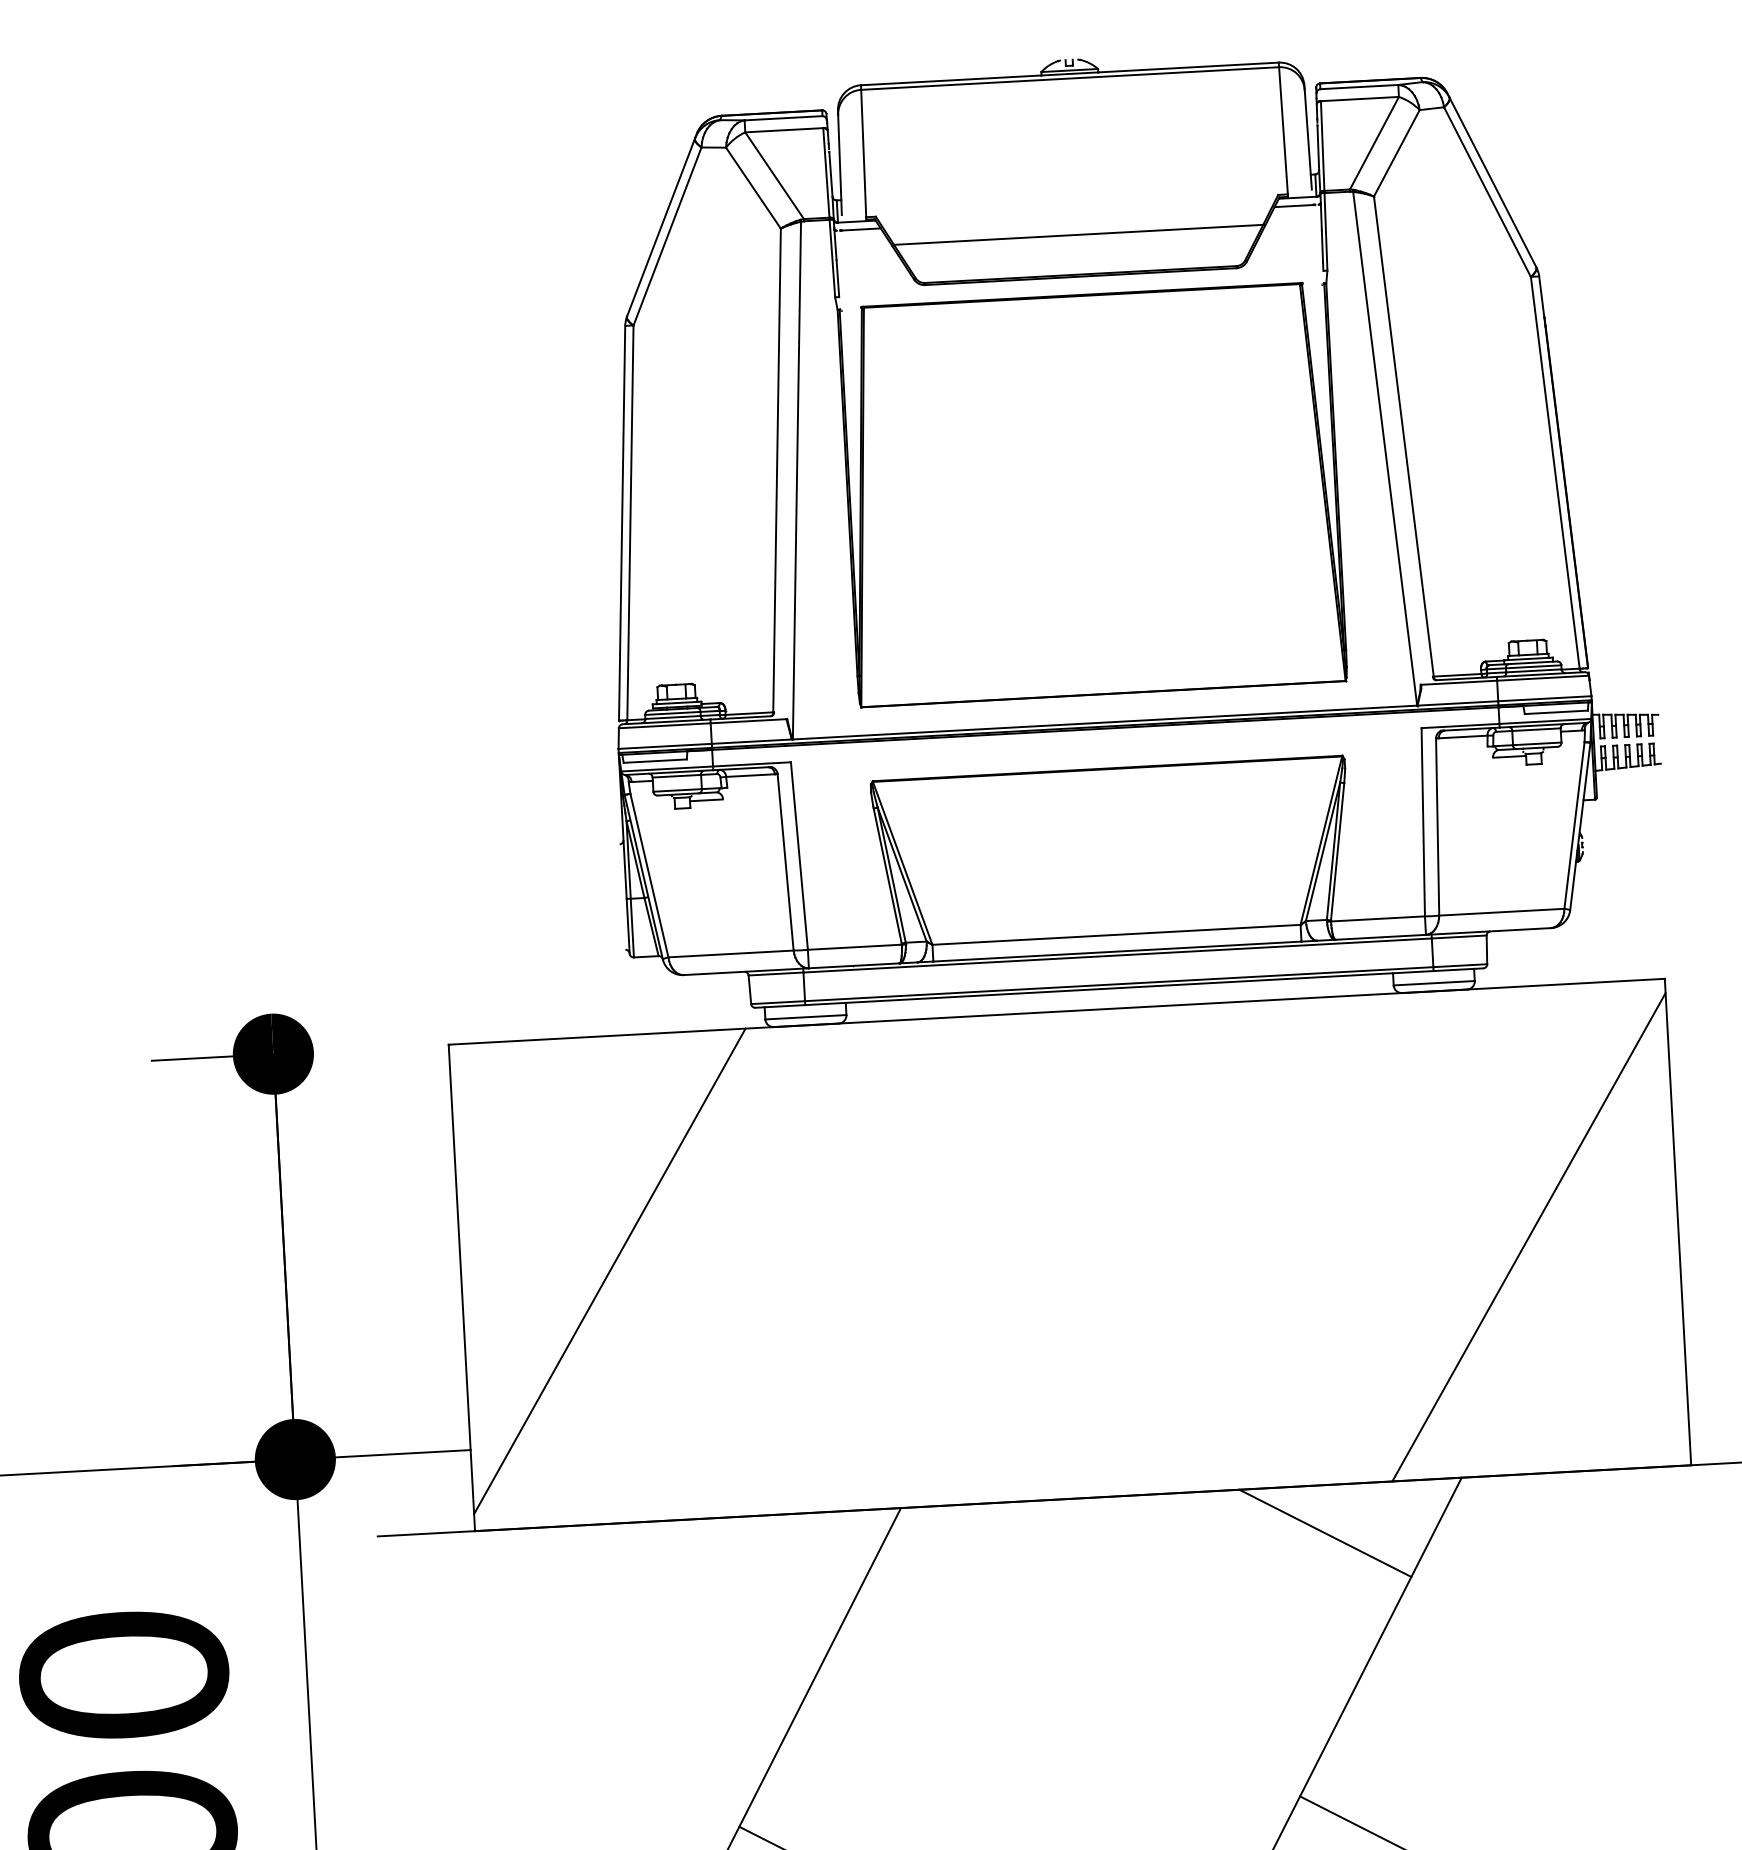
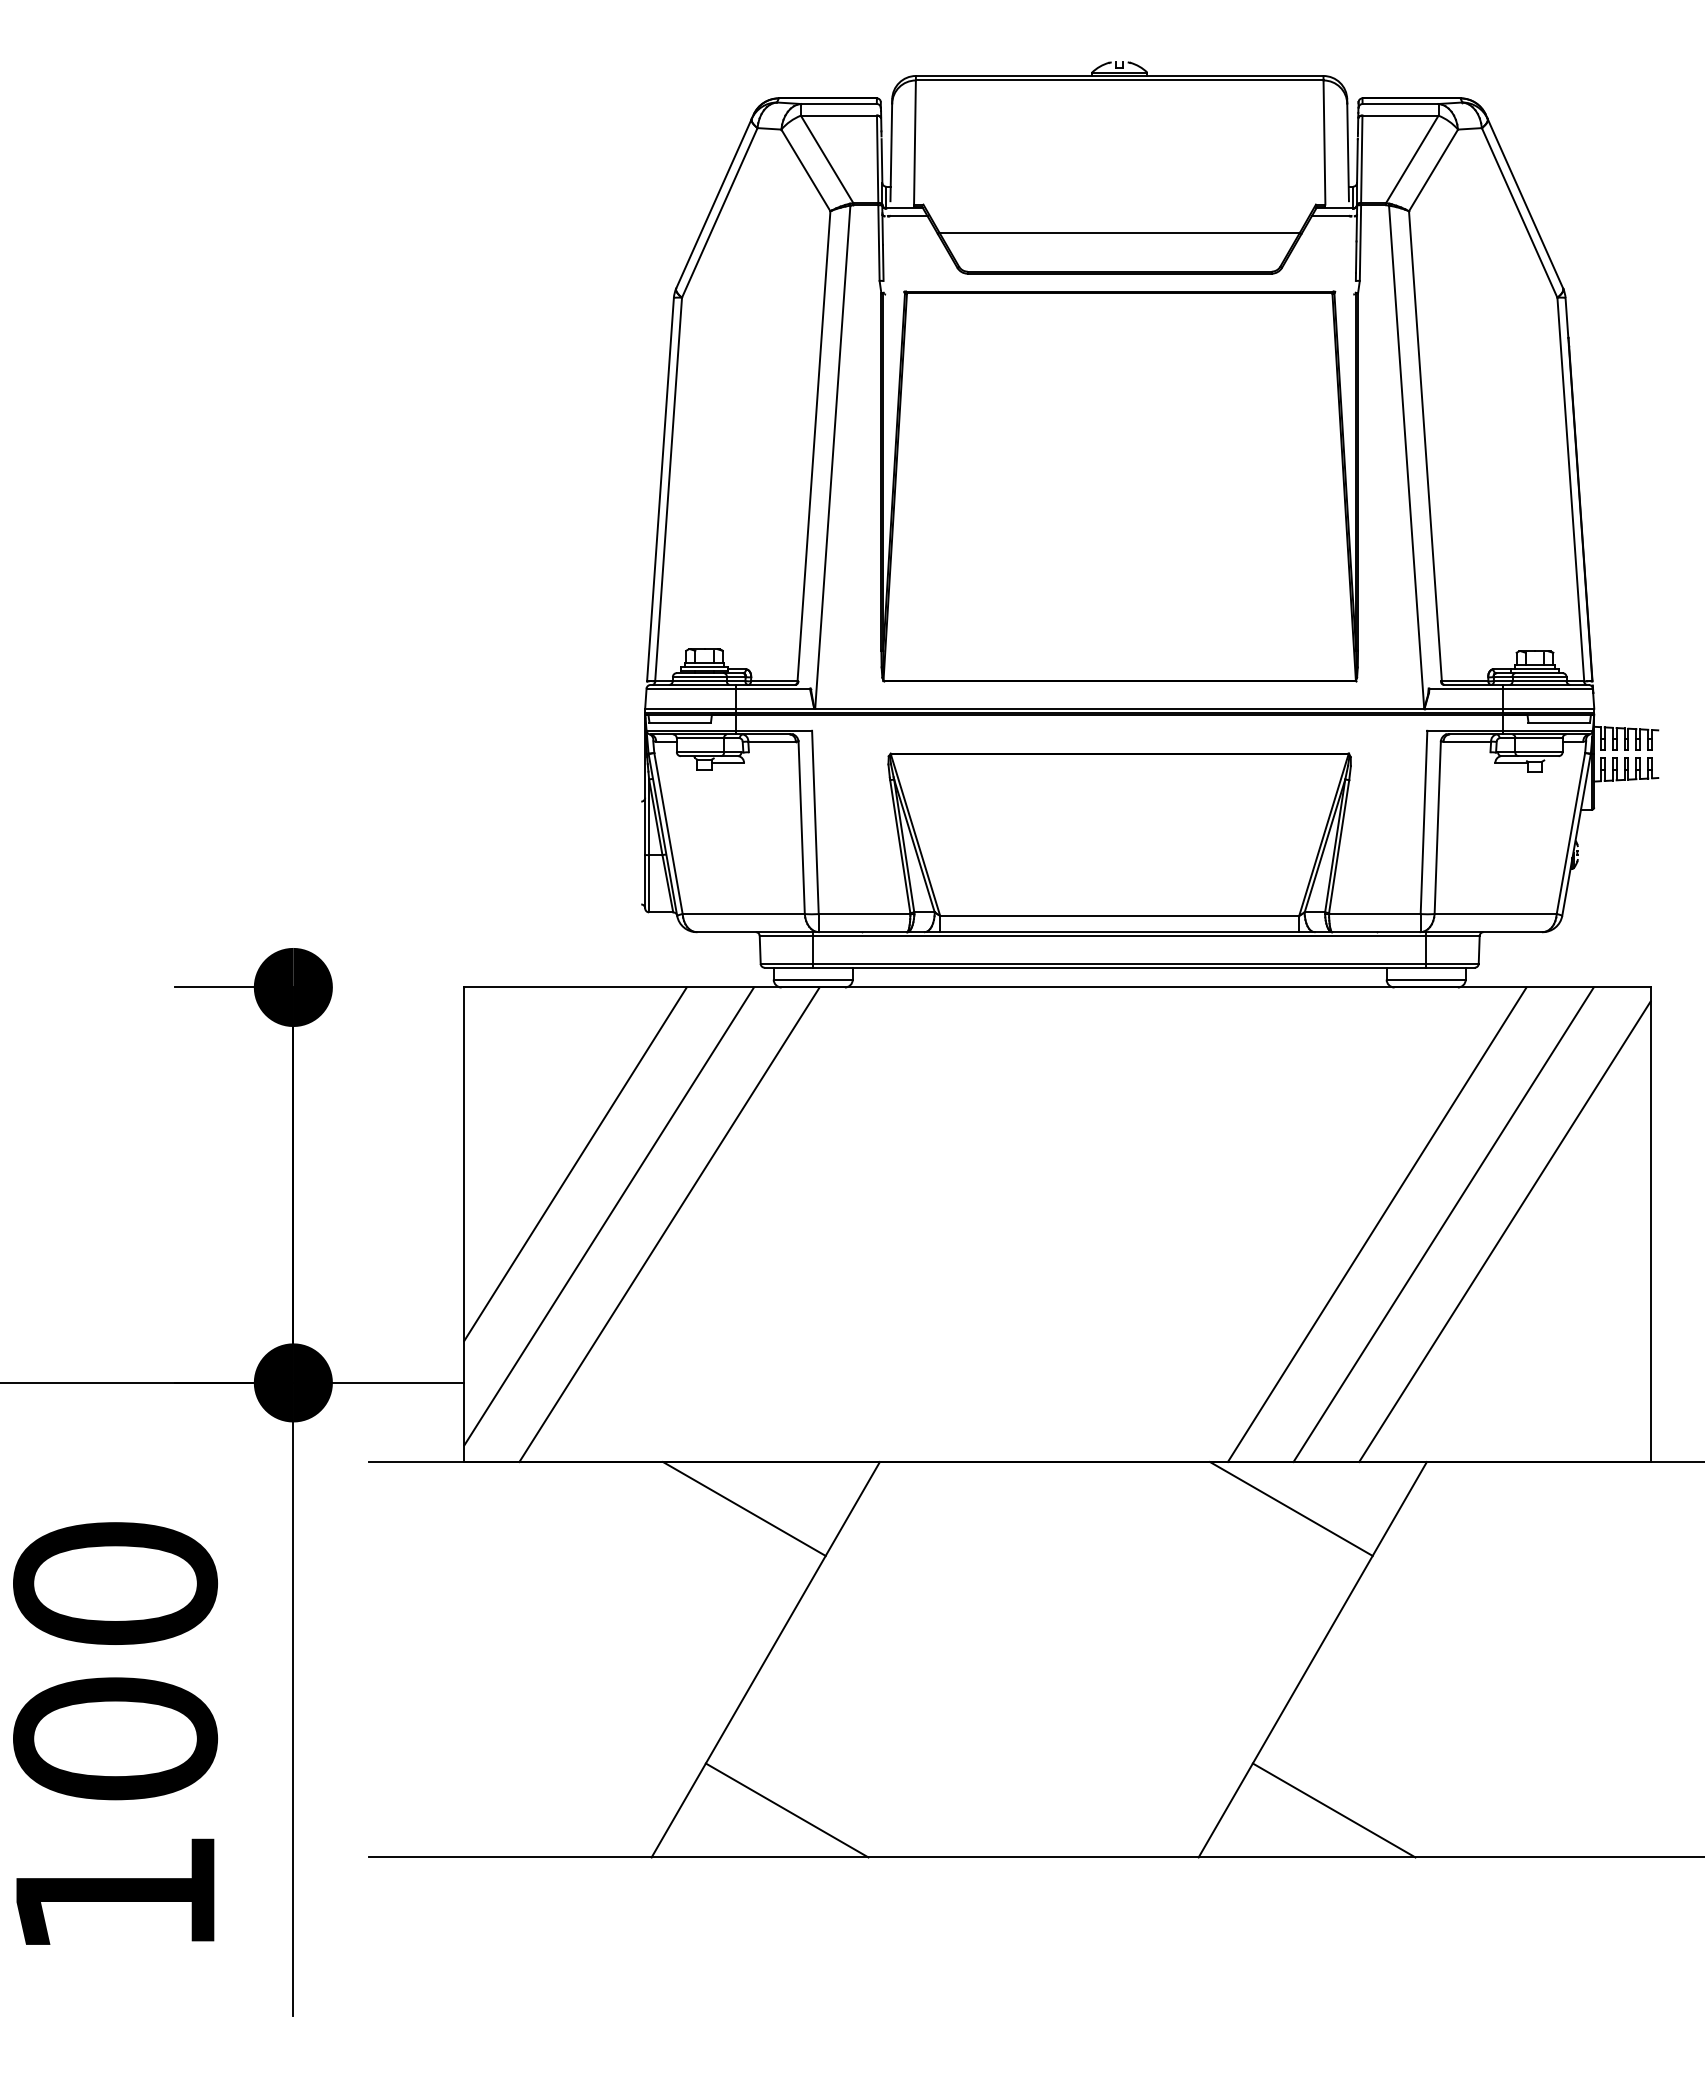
line: (572, 1218) -> (575, 1163), added
line: (1465, 1233) -> (1443, 1224), added
line: (1396, 1237) -> (1376, 1224), added
line: (672, 1276) -> (669, 1224), added
line: (764, 1563) -> (744, 1508), added

